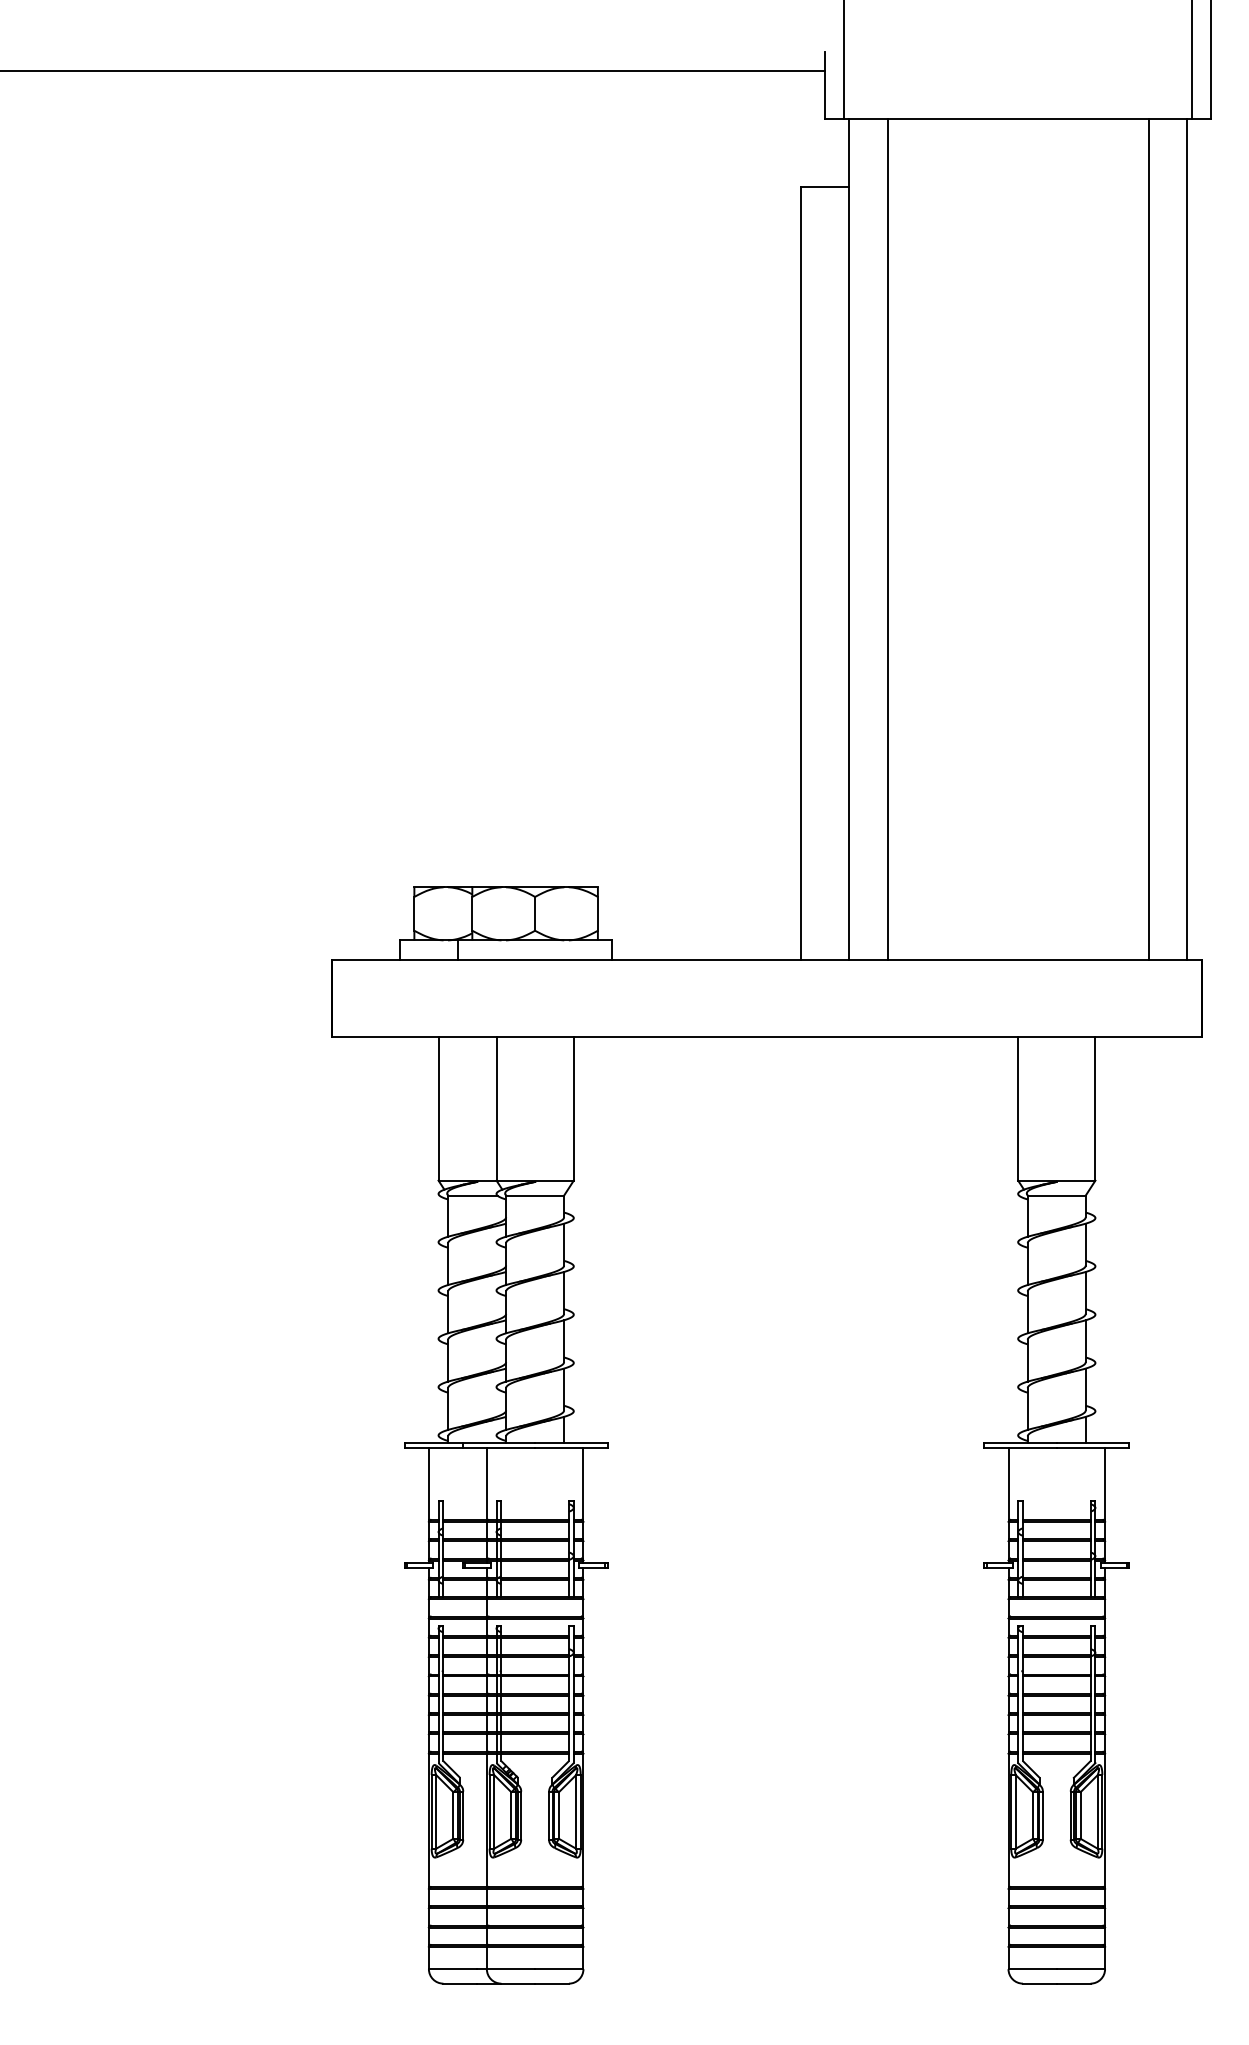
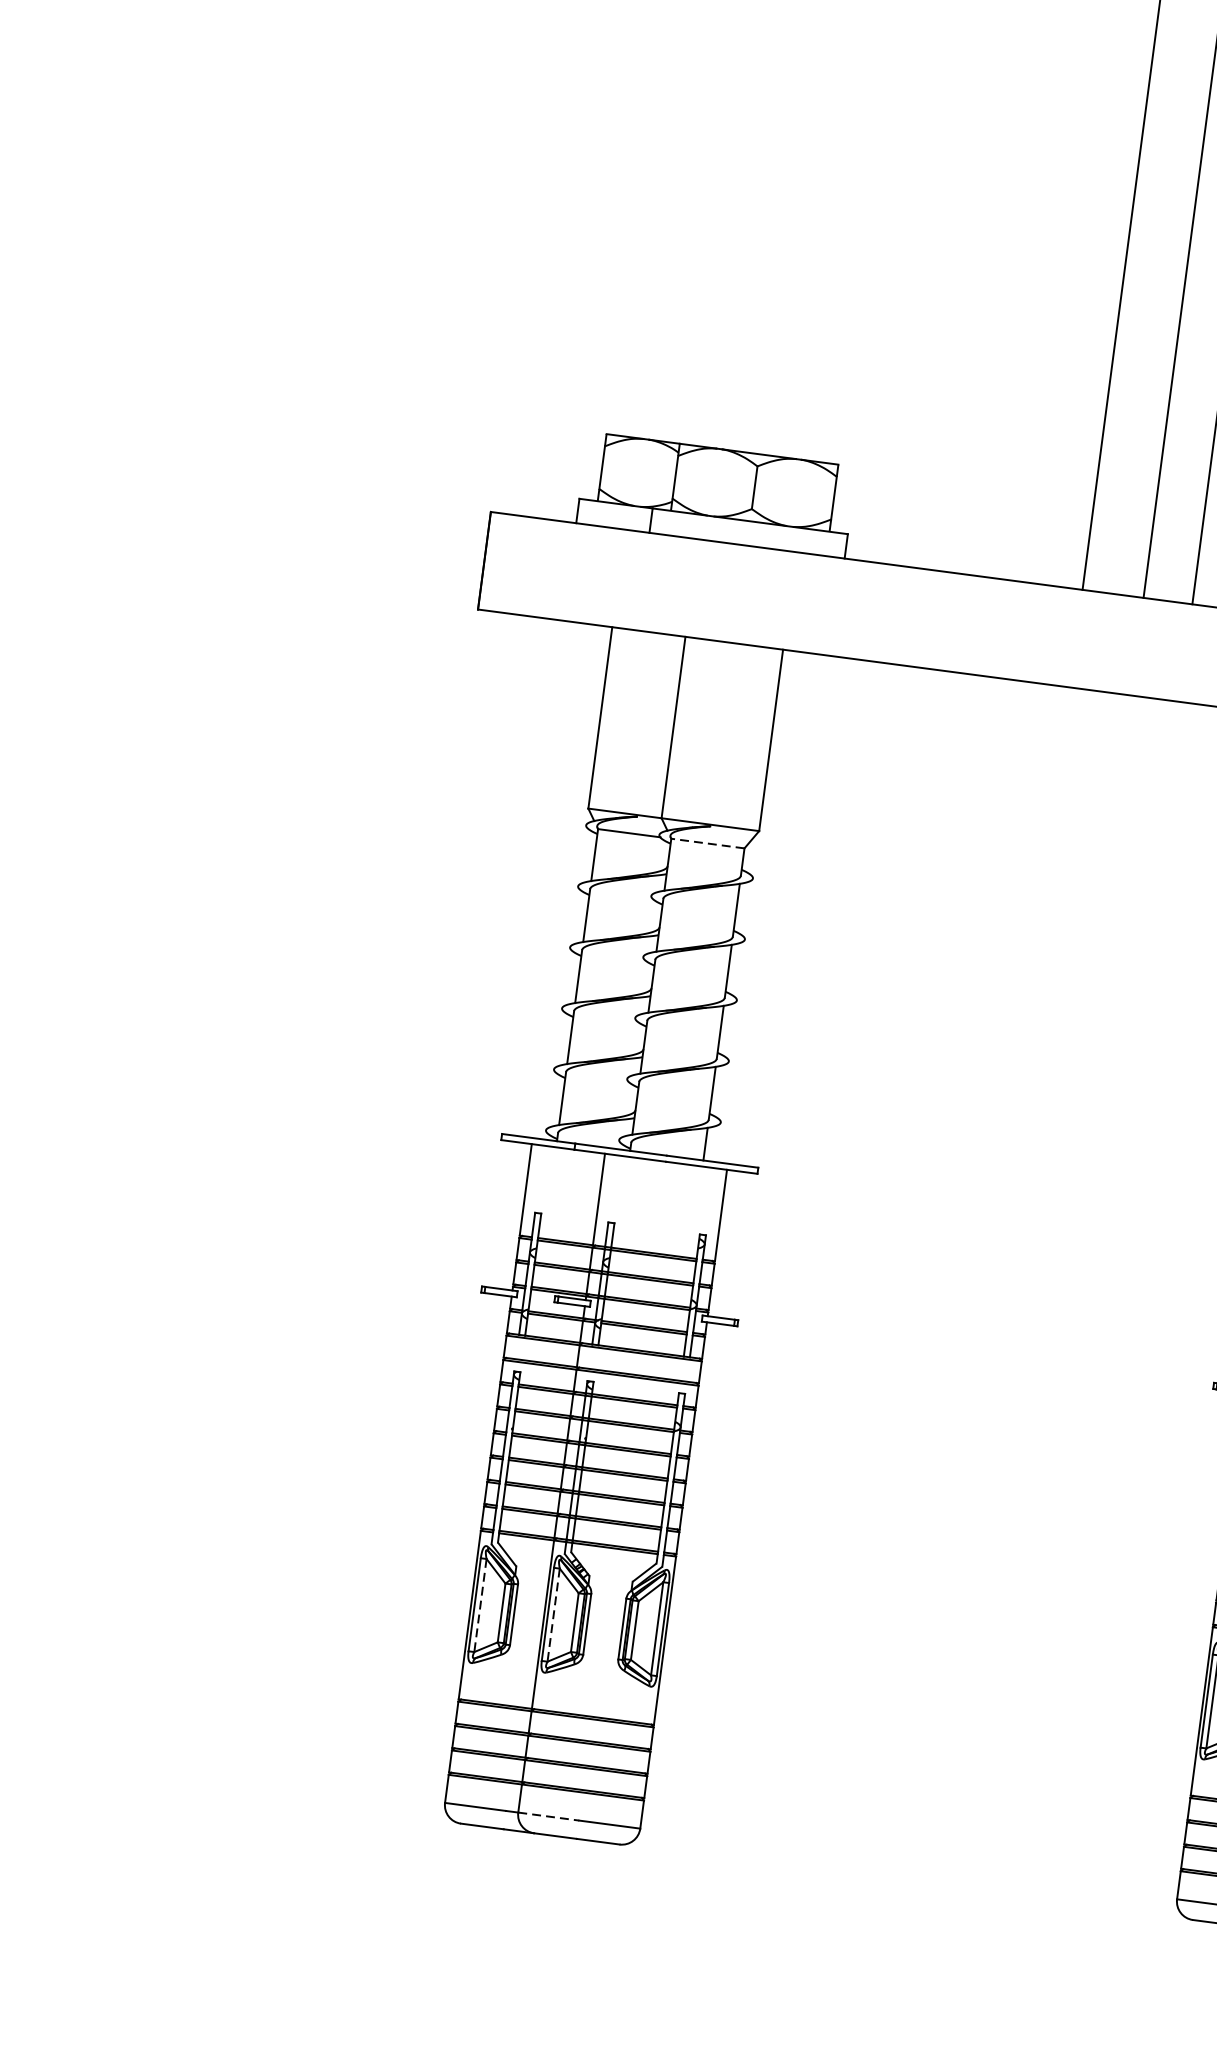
line: (535, 1195) -> (708, 843), solid -> dashed
line: (436, 1811) -> (480, 1605), solid -> dashed
line: (494, 1811) -> (554, 1614), solid -> dashed
line: (511, 1969) -> (549, 1817), solid -> dashed

